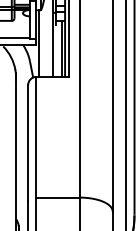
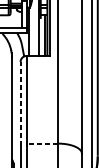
line: (28, 143) -> (20, 104), solid -> dashed
line: (58, 197) -> (42, 143), solid -> dashed

